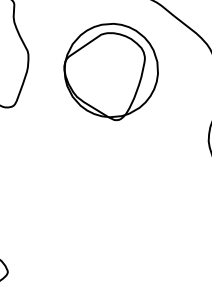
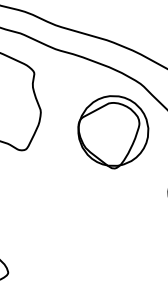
part: (111, 72) -> (113, 132), moved

